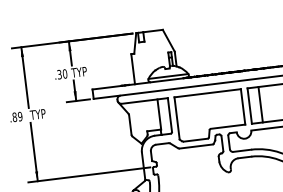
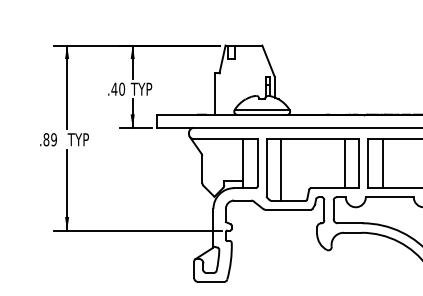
text: (59, 74) -> (114, 88), .30 -> .40
line: (233, 107) -> (345, 163), added
line: (187, 118) -> (280, 170), added

